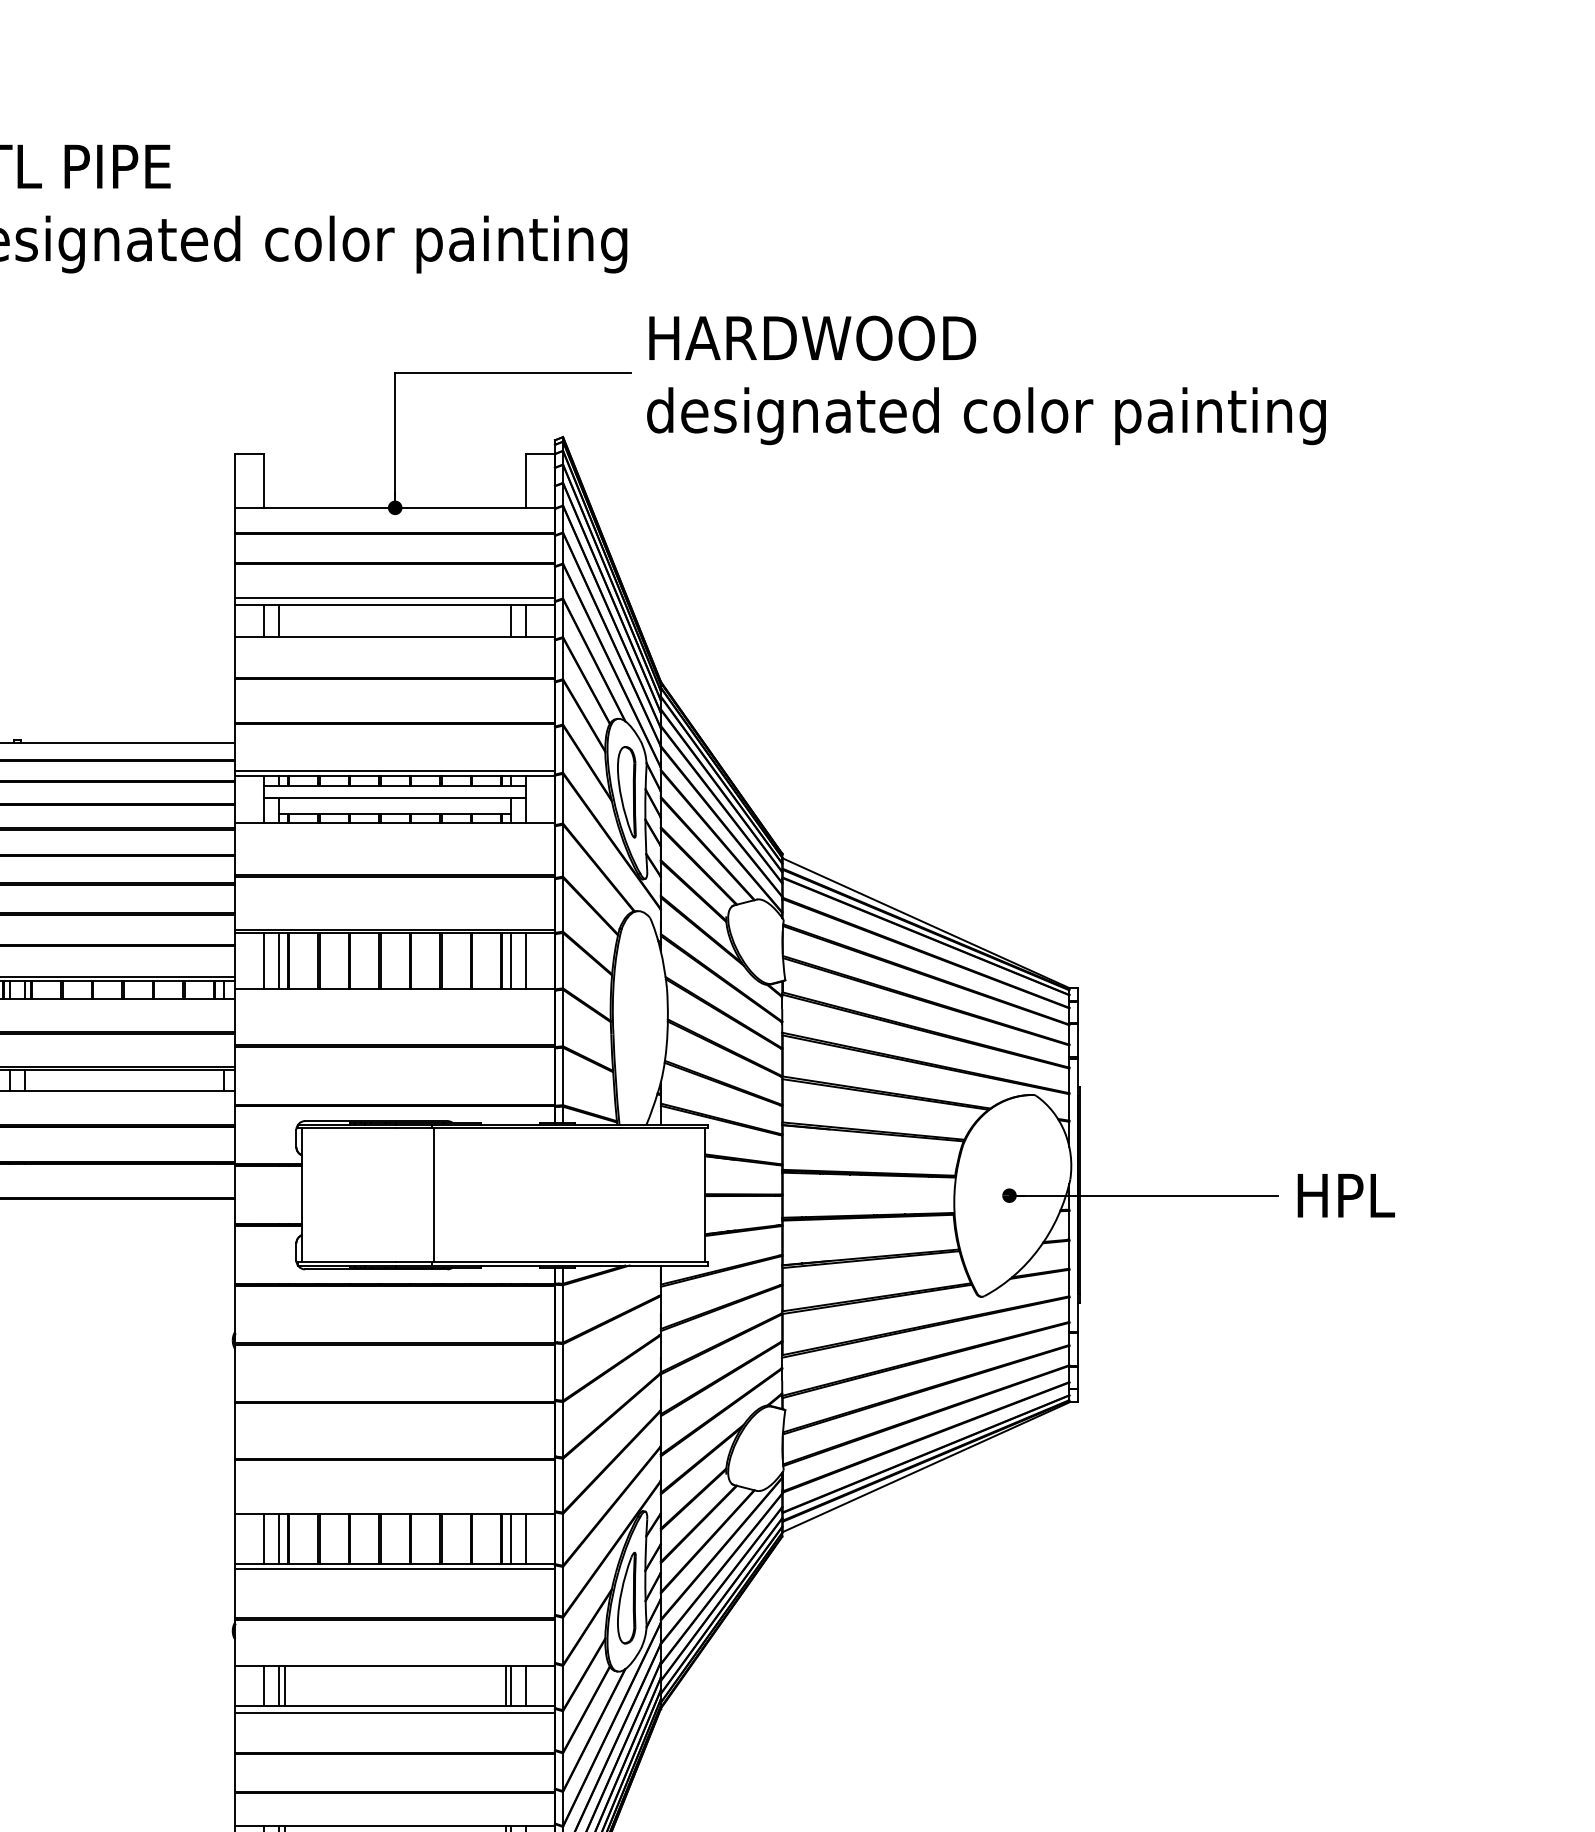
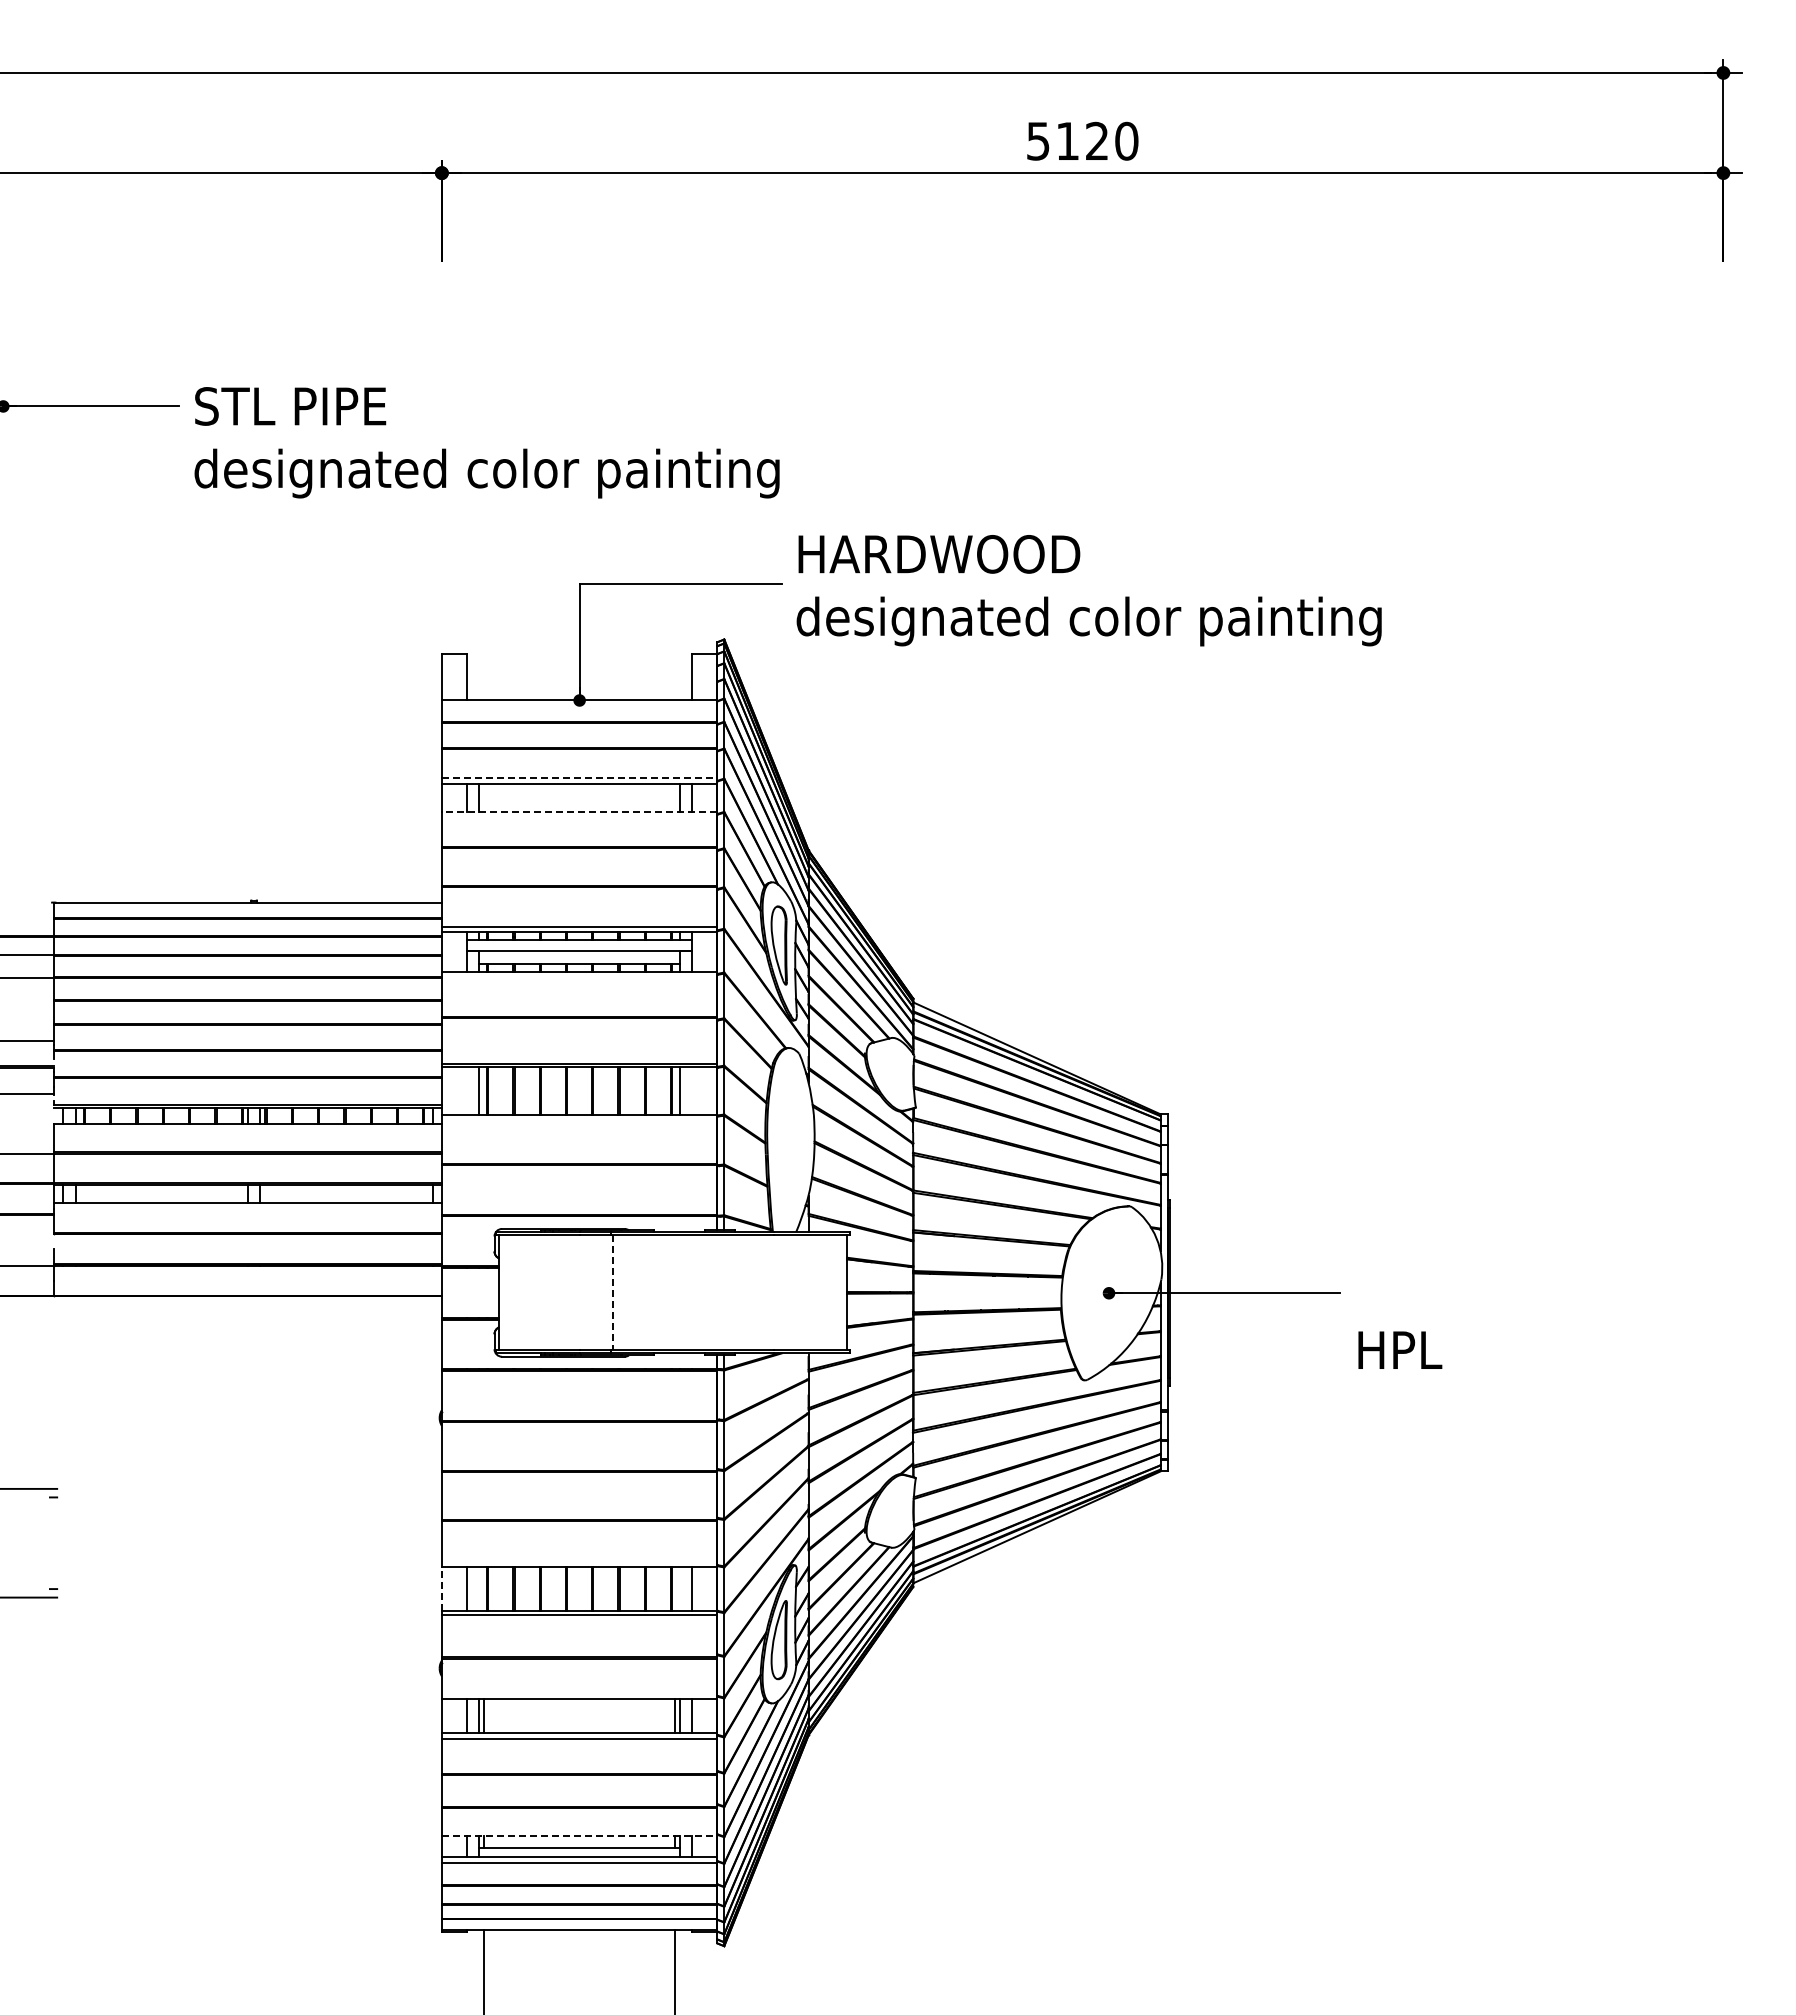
line: (395, 598) -> (579, 778), solid -> dashed
line: (395, 637) -> (579, 812), solid -> dashed
line: (263, 960) -> (466, 1090), removed
line: (526, 960) -> (692, 1090), removed
line: (434, 1194) -> (613, 1292), solid -> dashed
text: (1346, 1194) -> (1400, 1349), moved
line: (278, 1538) -> (479, 1588), removed
line: (511, 1538) -> (679, 1588), removed
line: (234, 1539) -> (441, 1589), solid -> dashed
line: (395, 1826) -> (579, 1836), solid -> dashed

